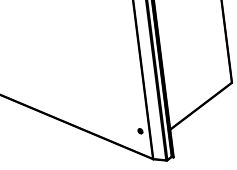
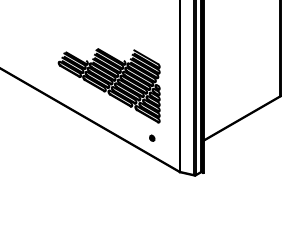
part: (82, 92) -> (108, 85), added
part: (140, 130) -> (152, 137), moved

